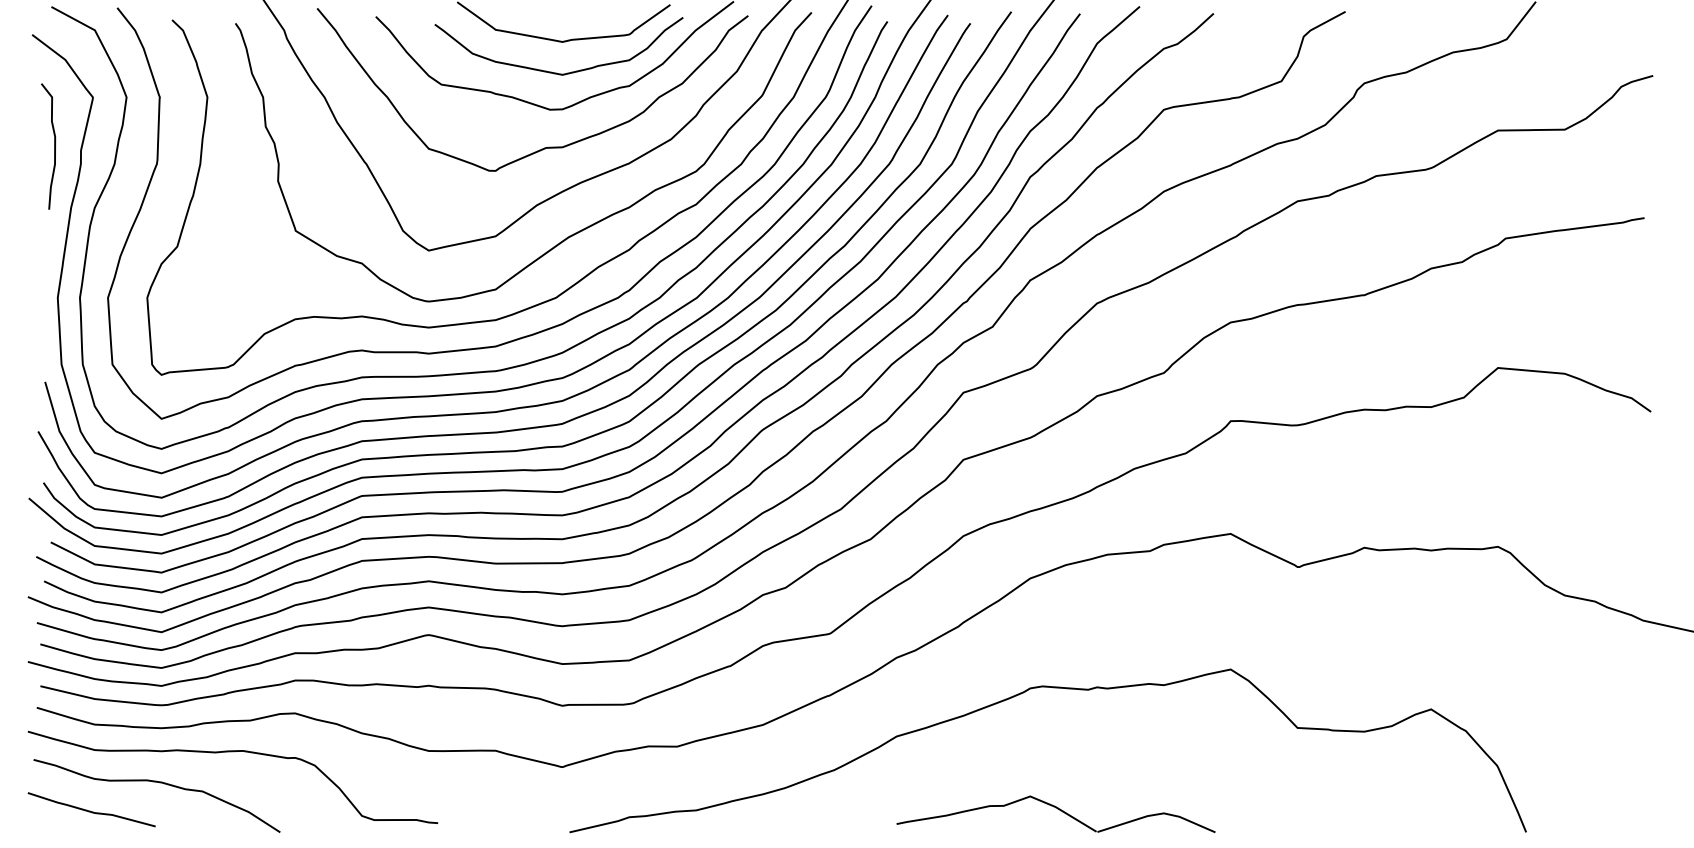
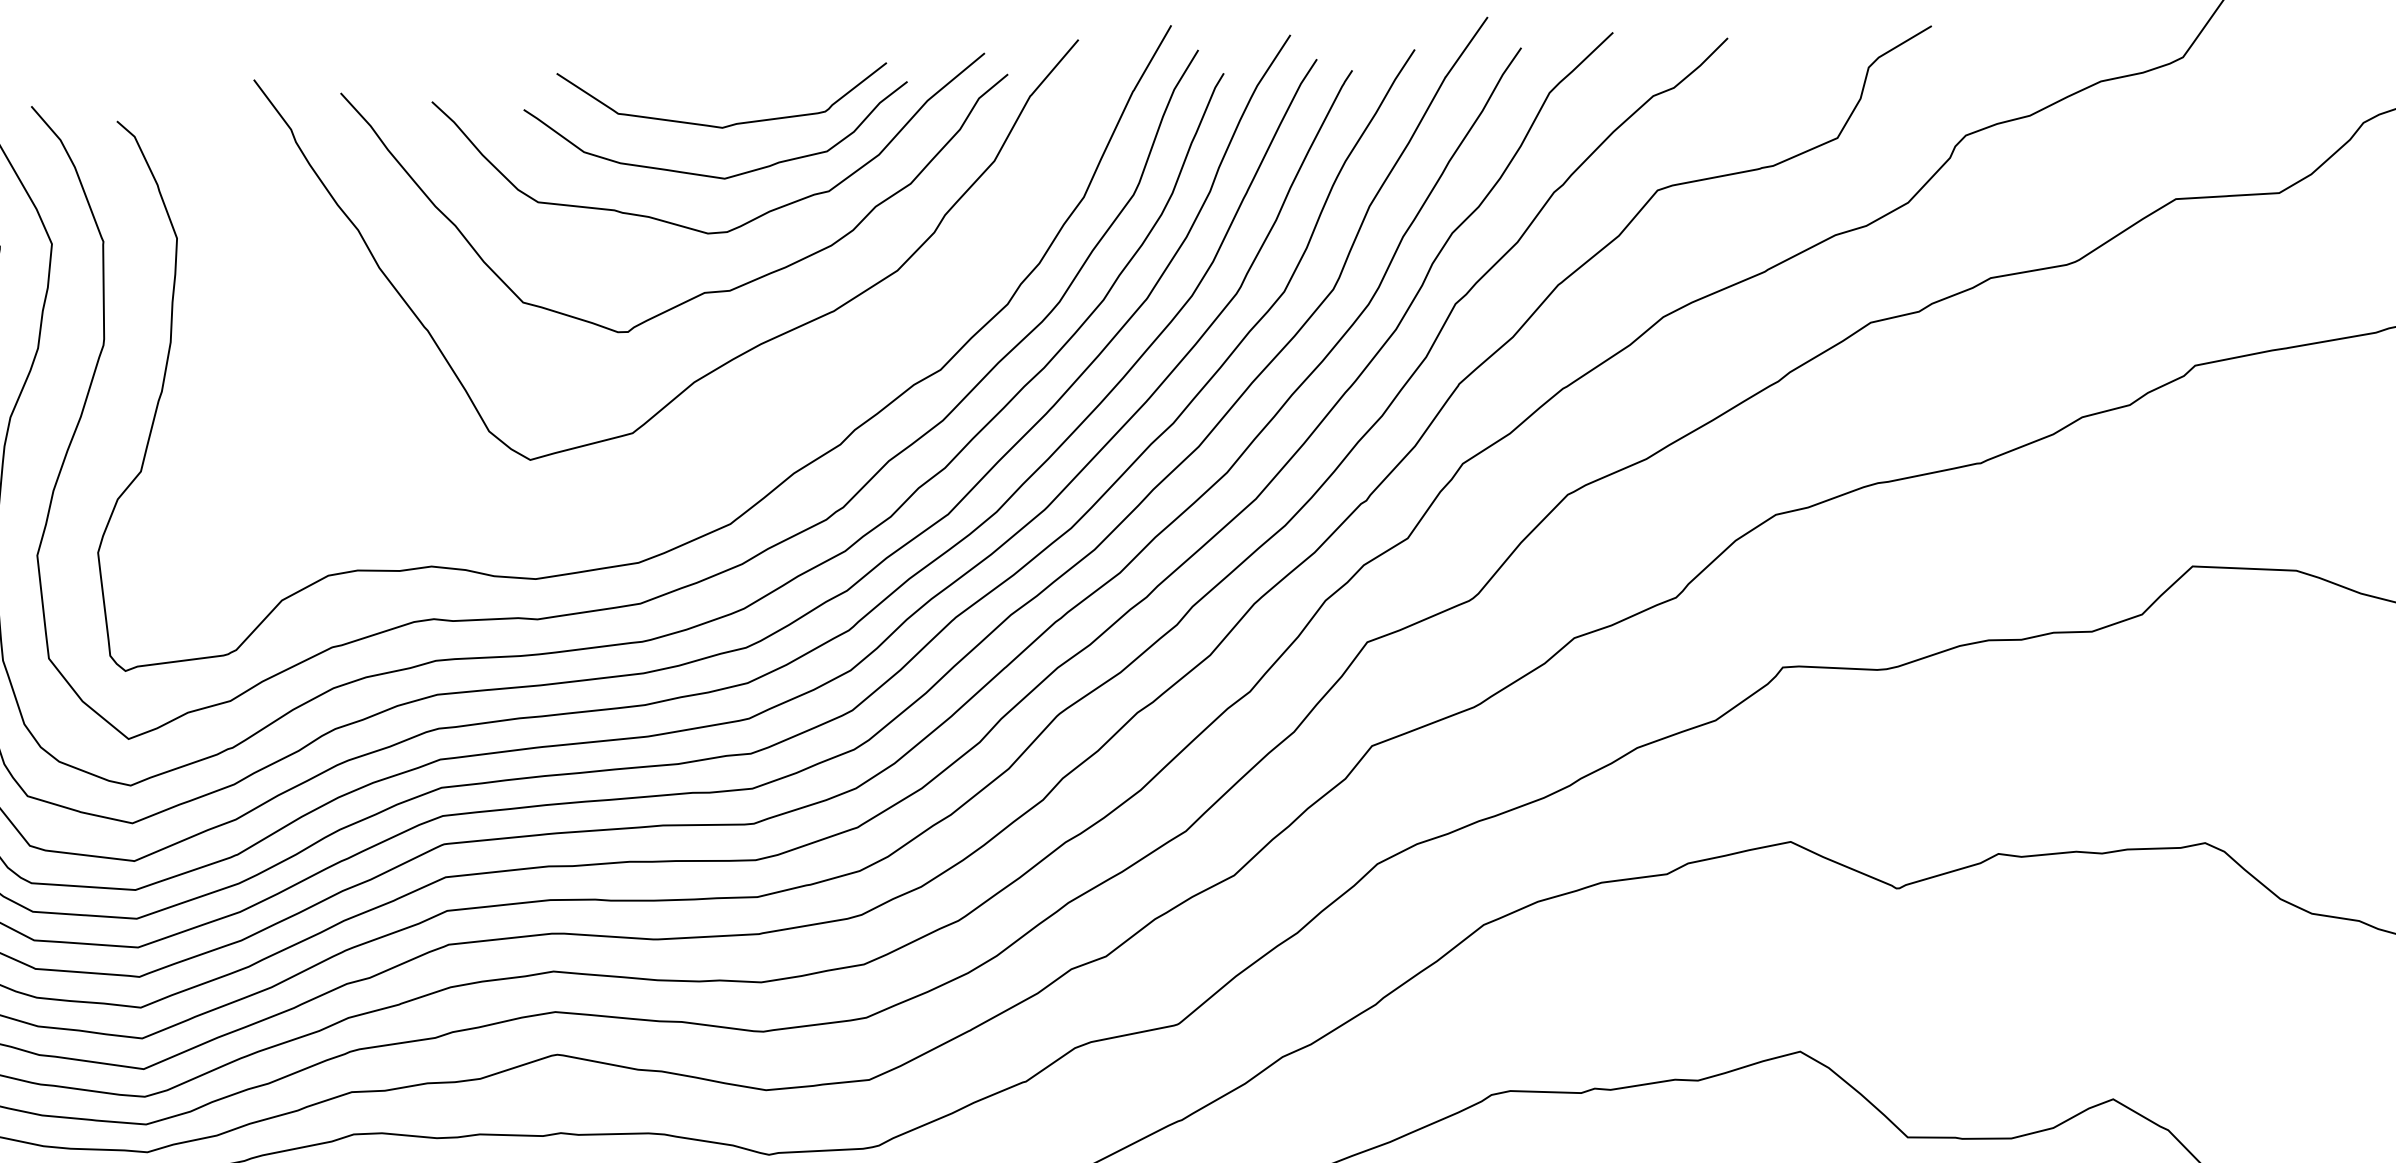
curve: (569, 235) -> (746, 426), removed

